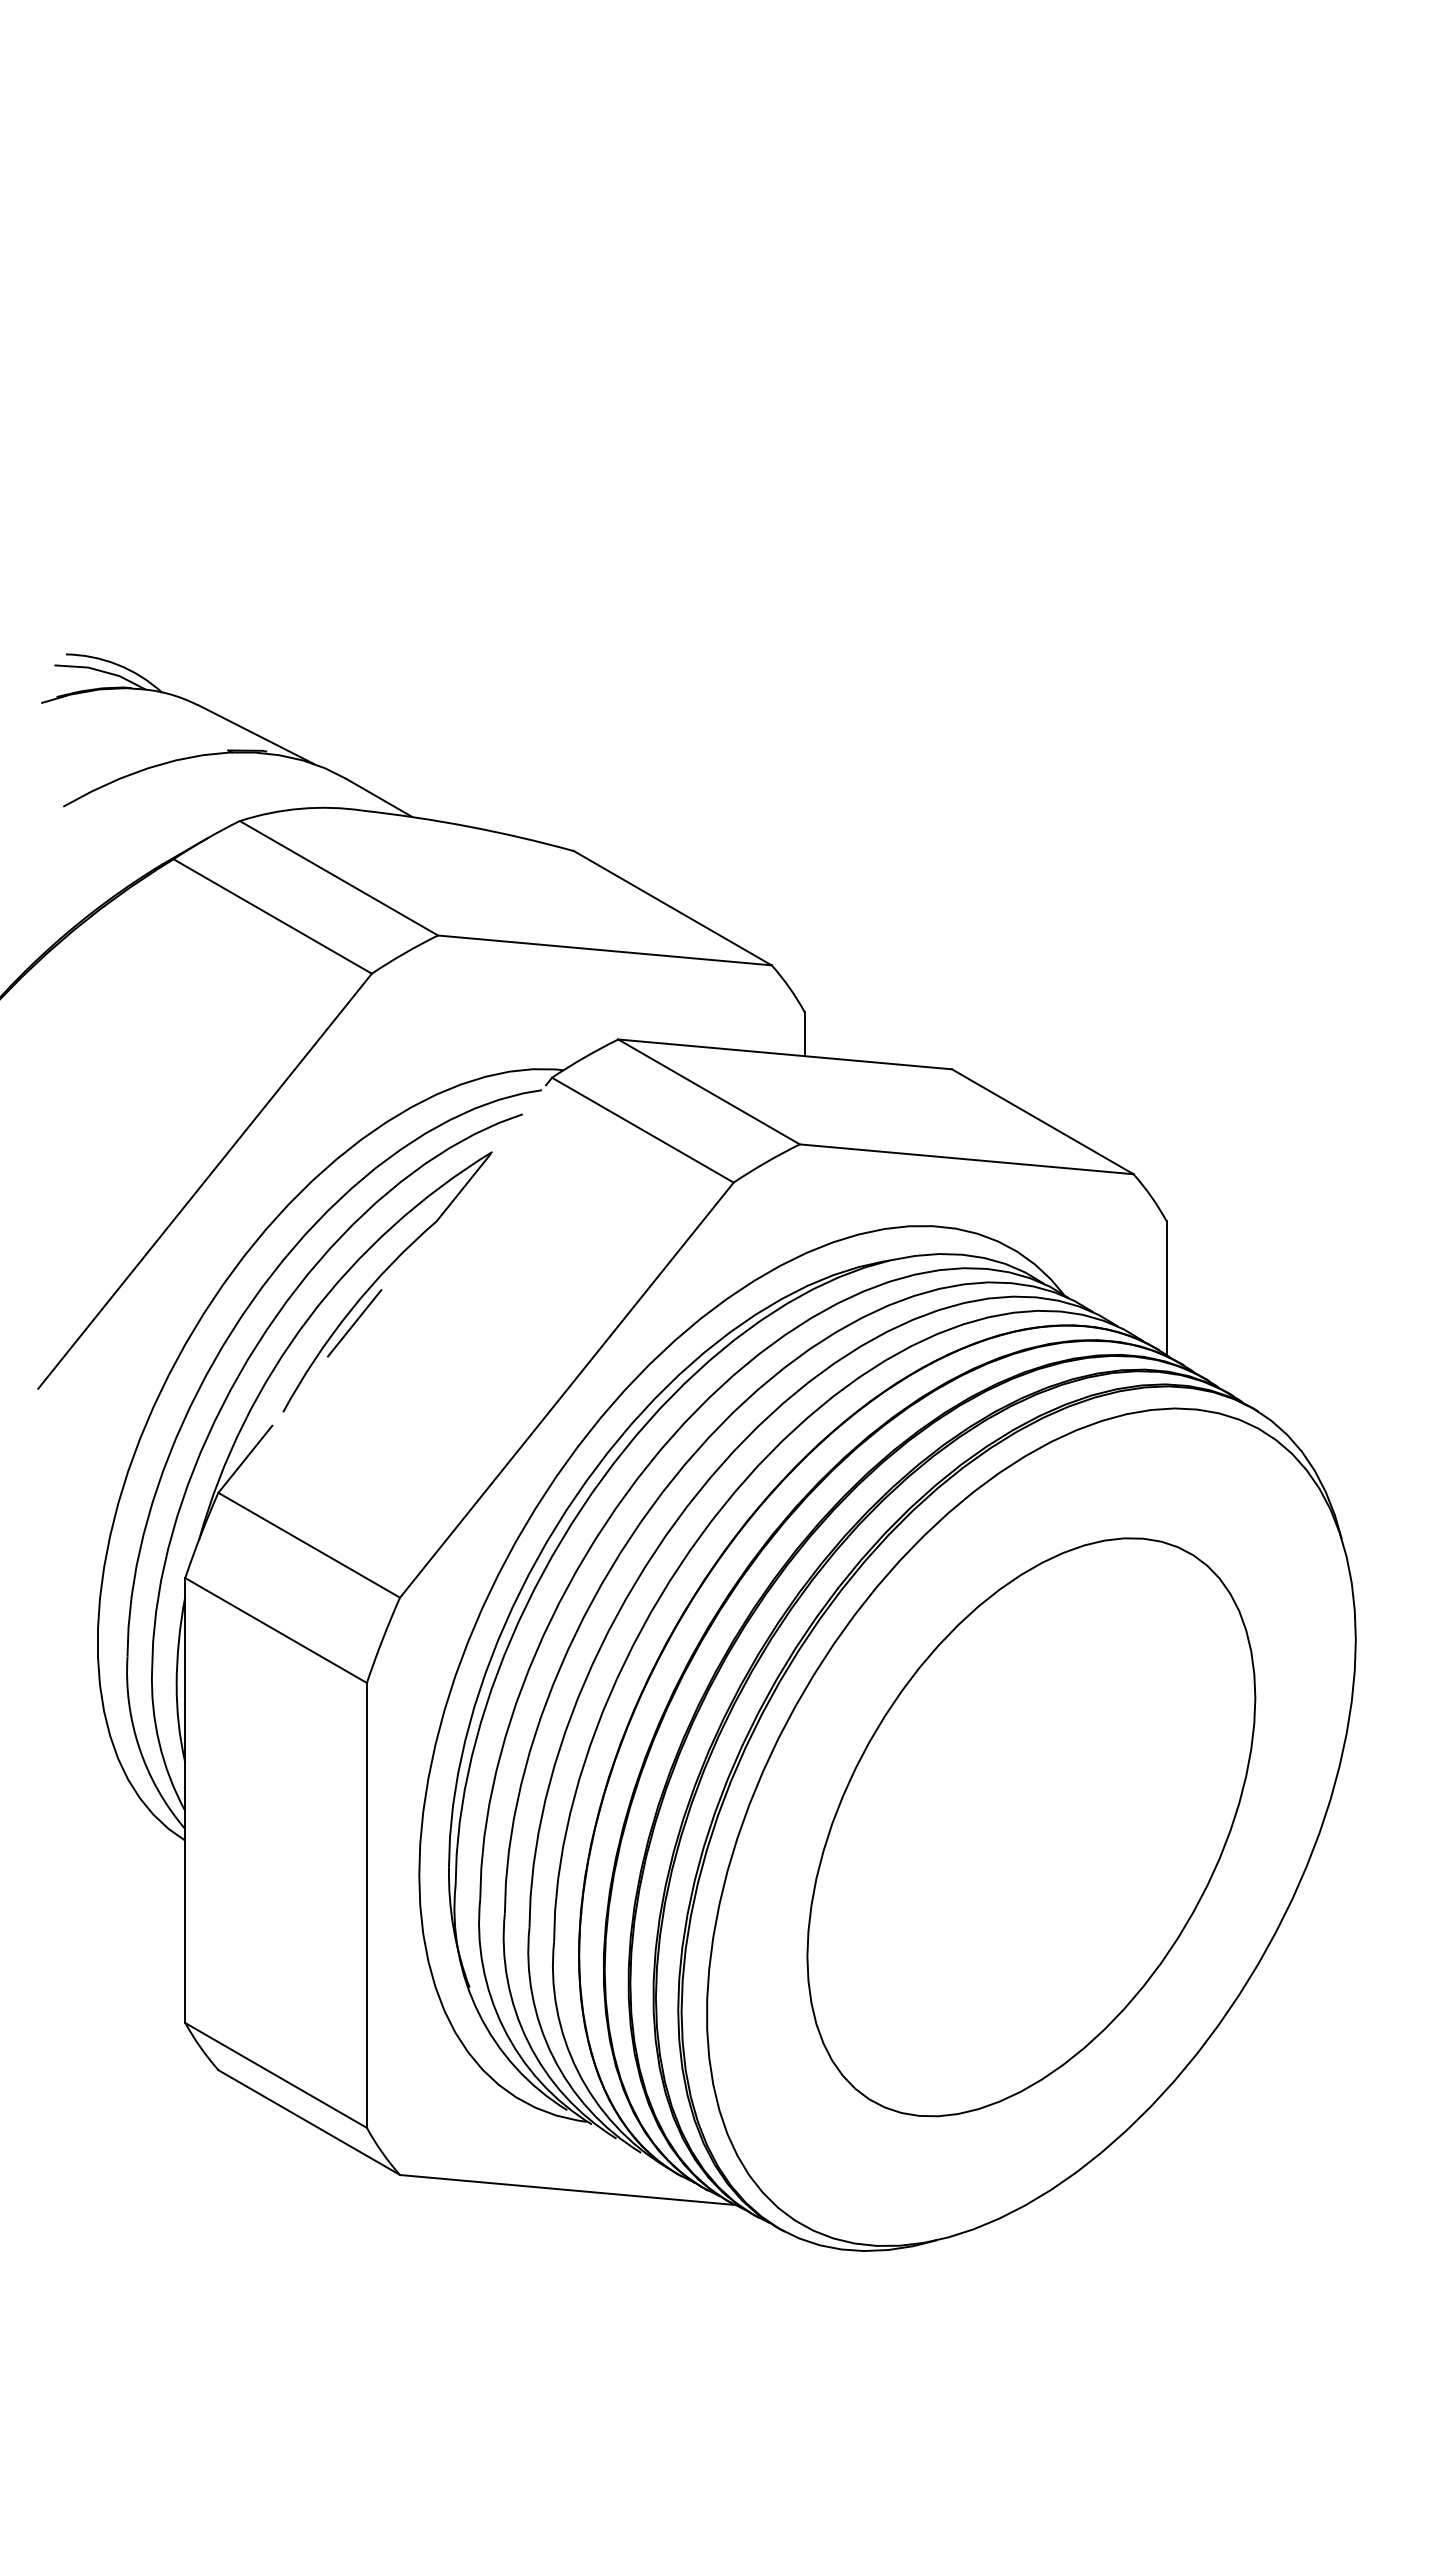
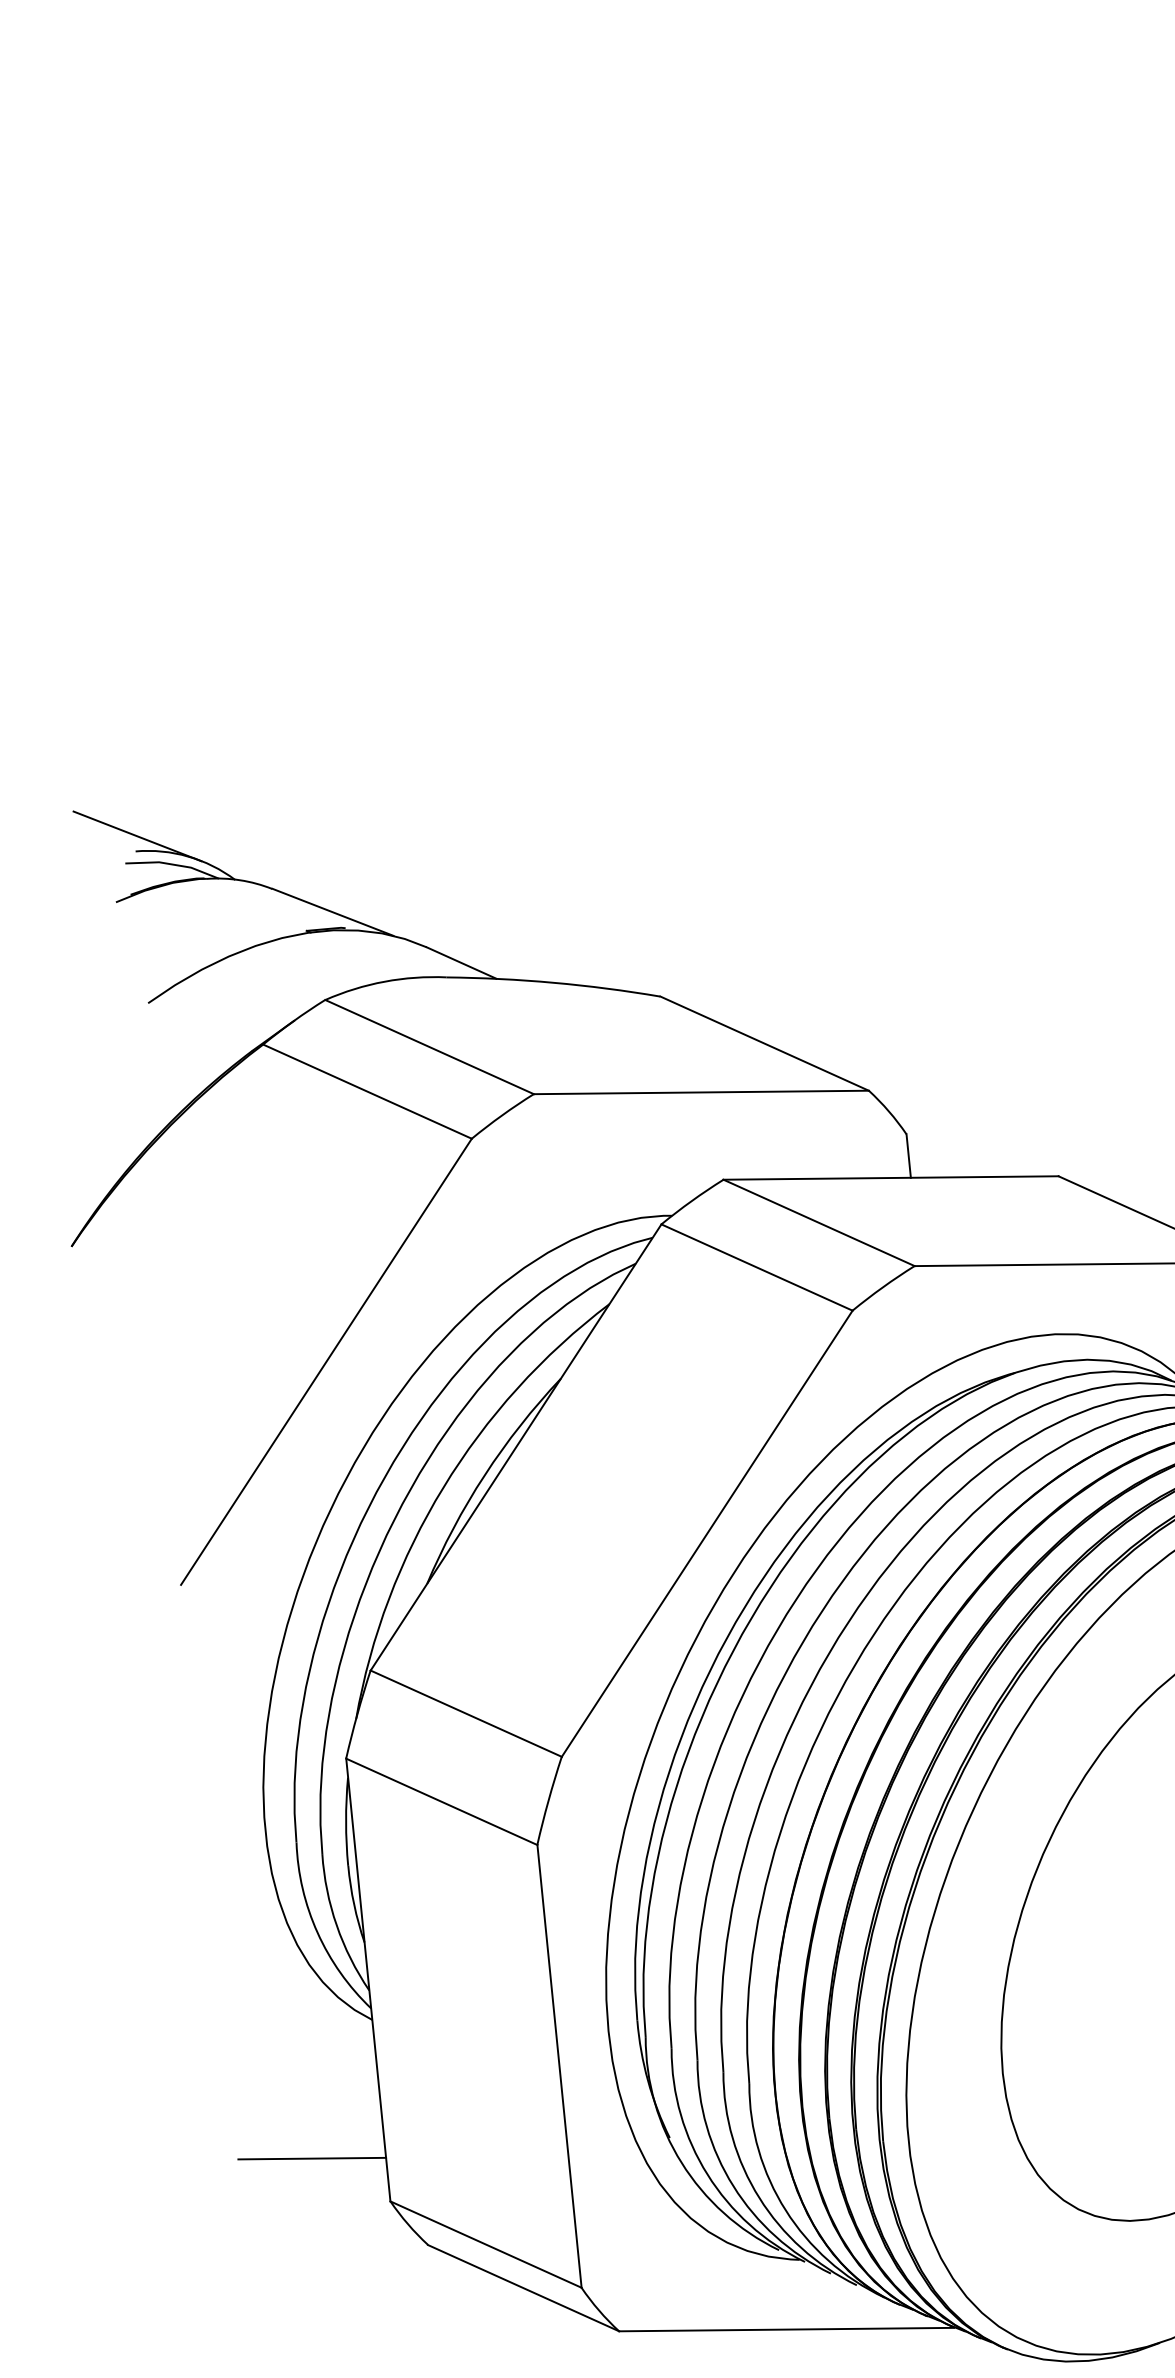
line: (69, 639) -> (137, 836), added
line: (385, 1284) -> (516, 1446), dashed -> solid
line: (111, 1972) -> (311, 2158), added

